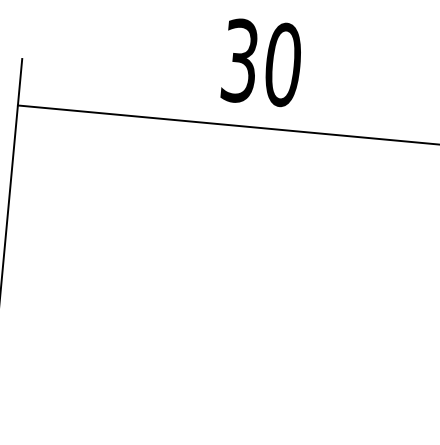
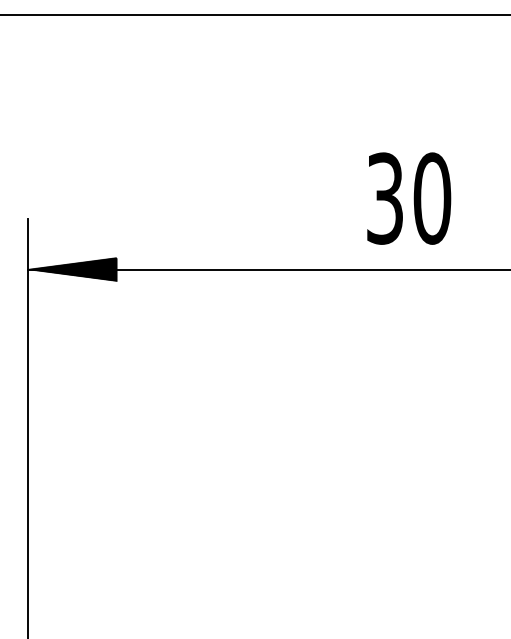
text: (262, 62) -> (409, 198), moved
hatch: (58, 109) -> (72, 269), added

